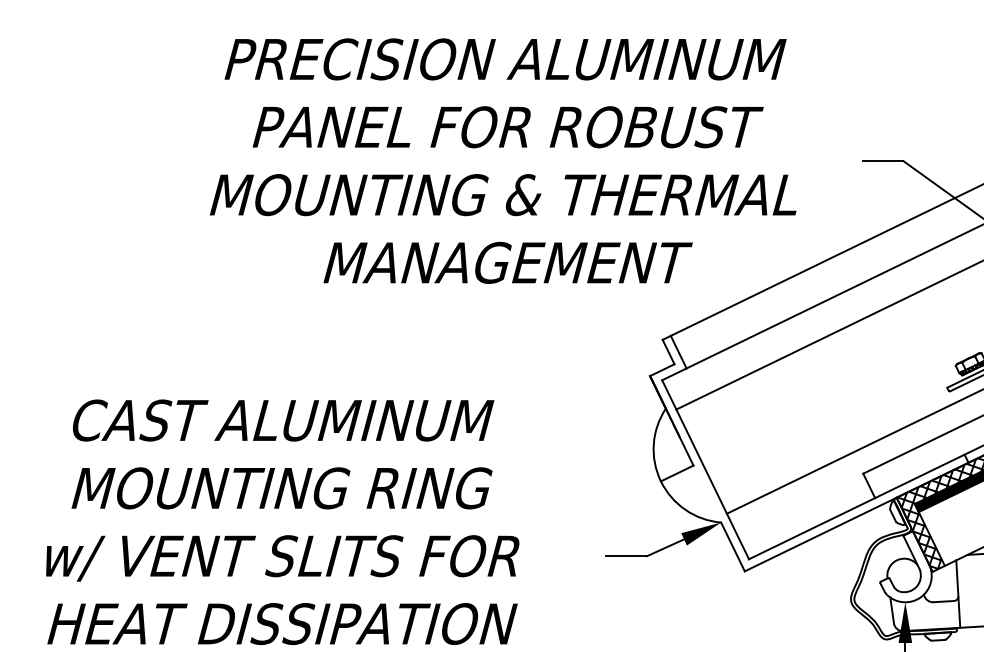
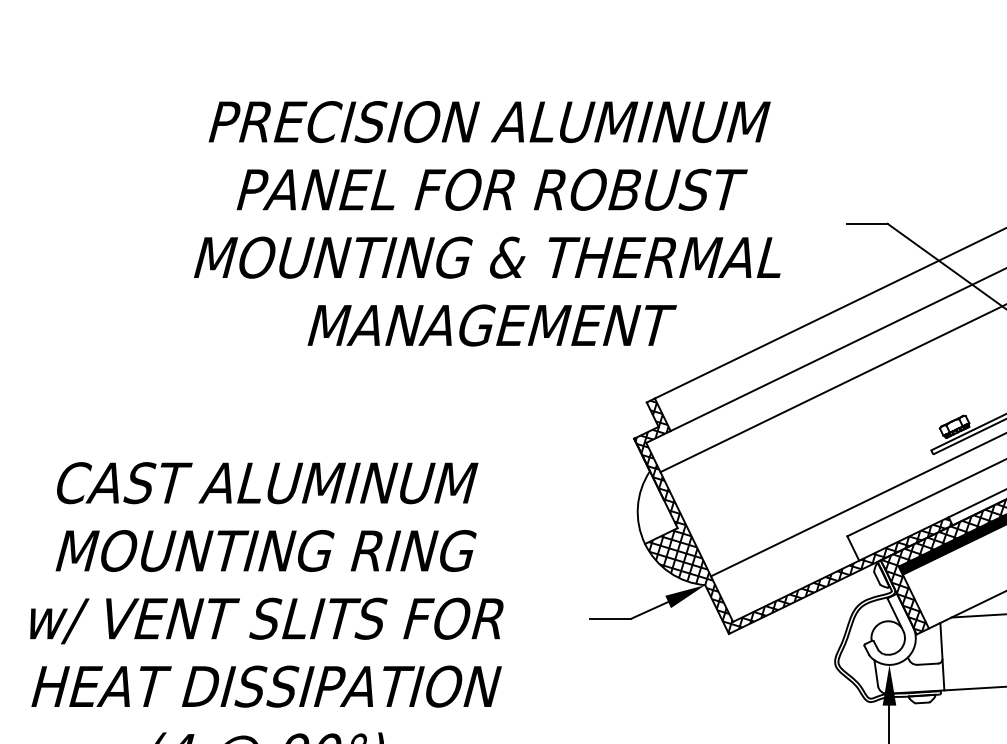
hatch: (809, 453) -> (793, 516), added

